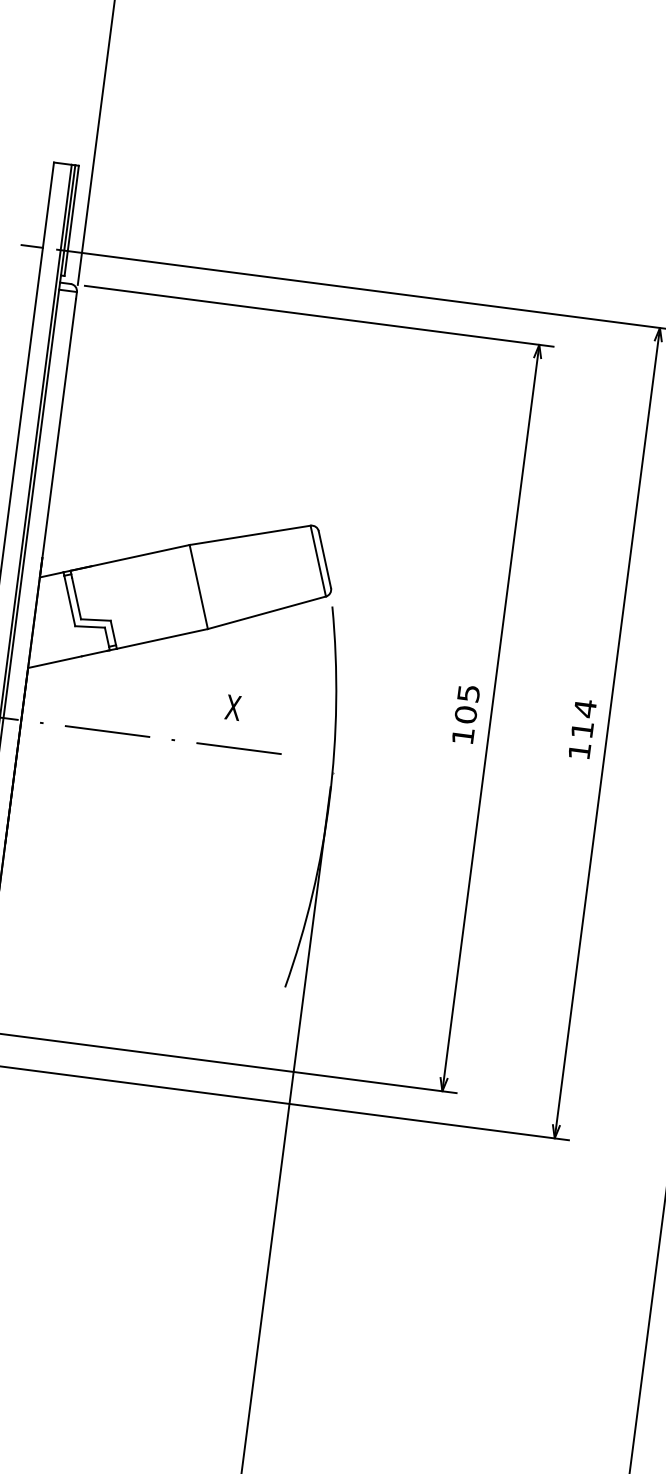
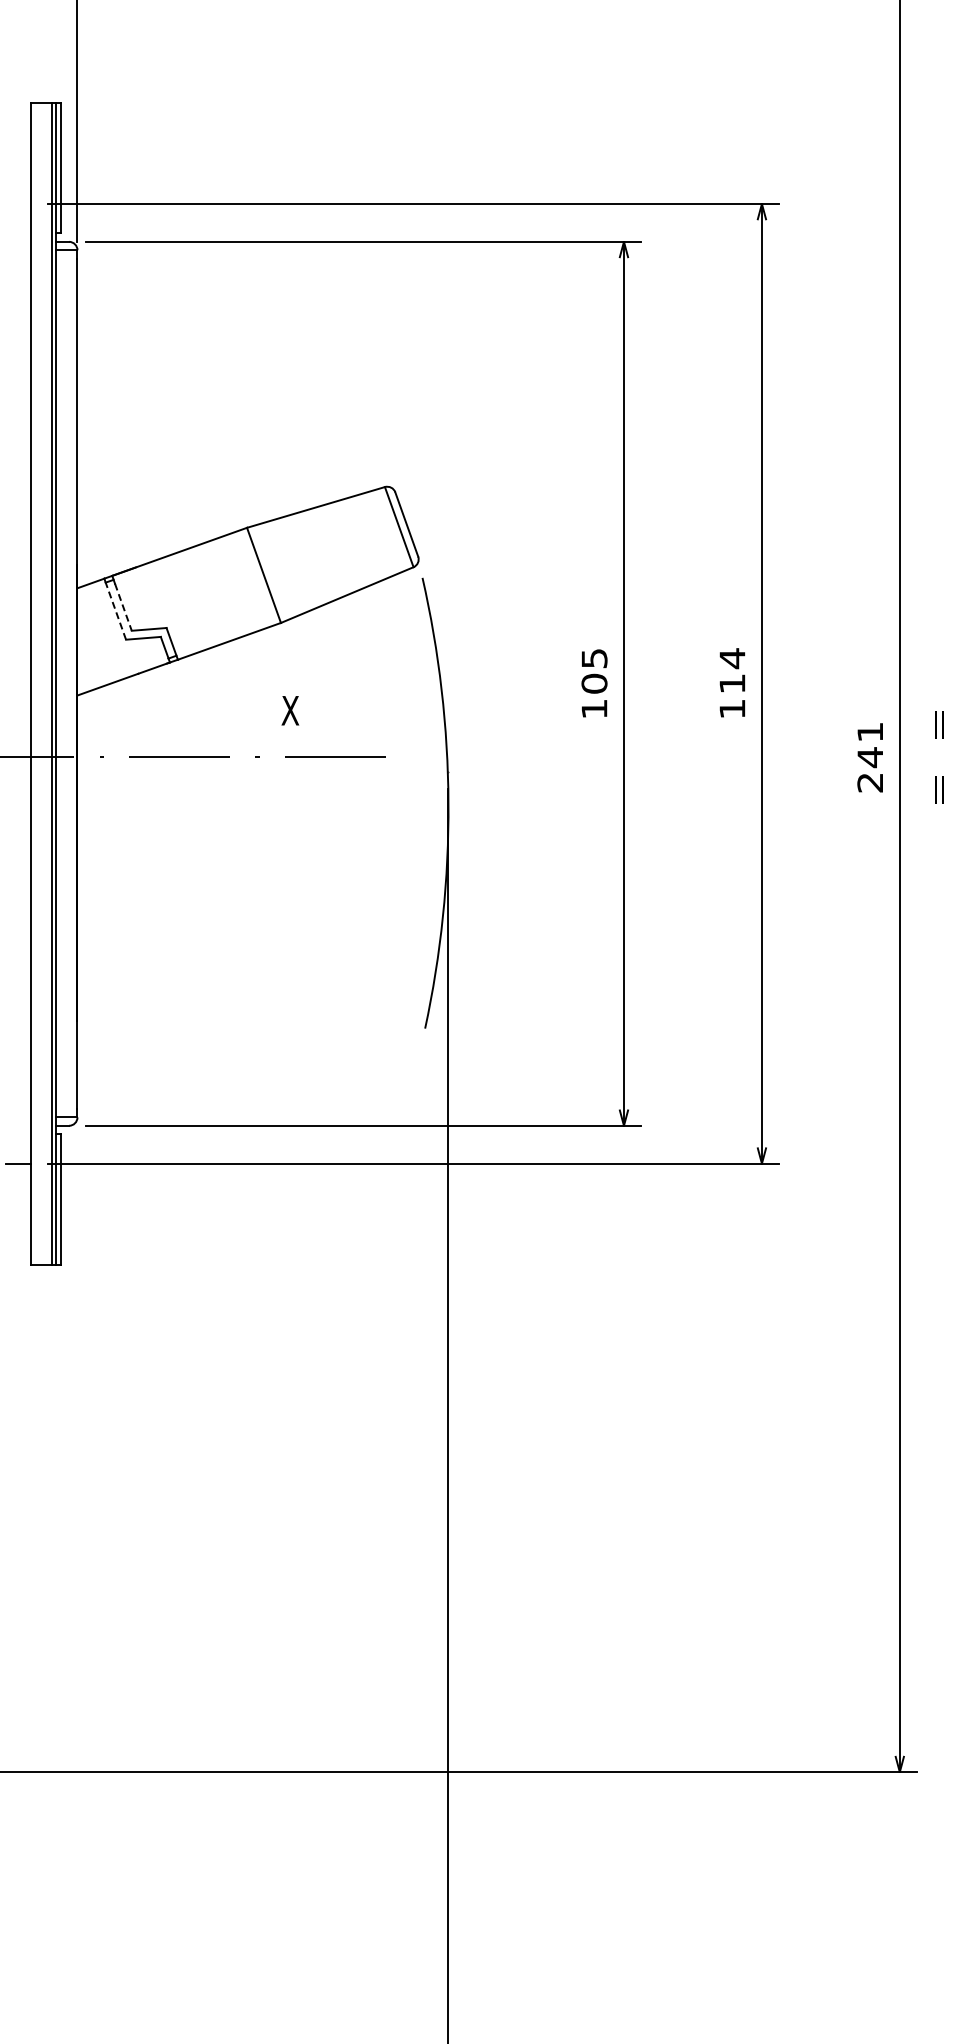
line: (32, 246) -> (18, 203), removed
line: (76, 598) -> (123, 607), solid -> dashed
line: (69, 600) -> (115, 610), solid -> dashed
text: (233, 707) -> (290, 710), moved

